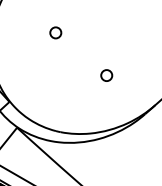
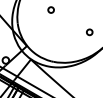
circle: (106, 75) -> (89, 32), moved

